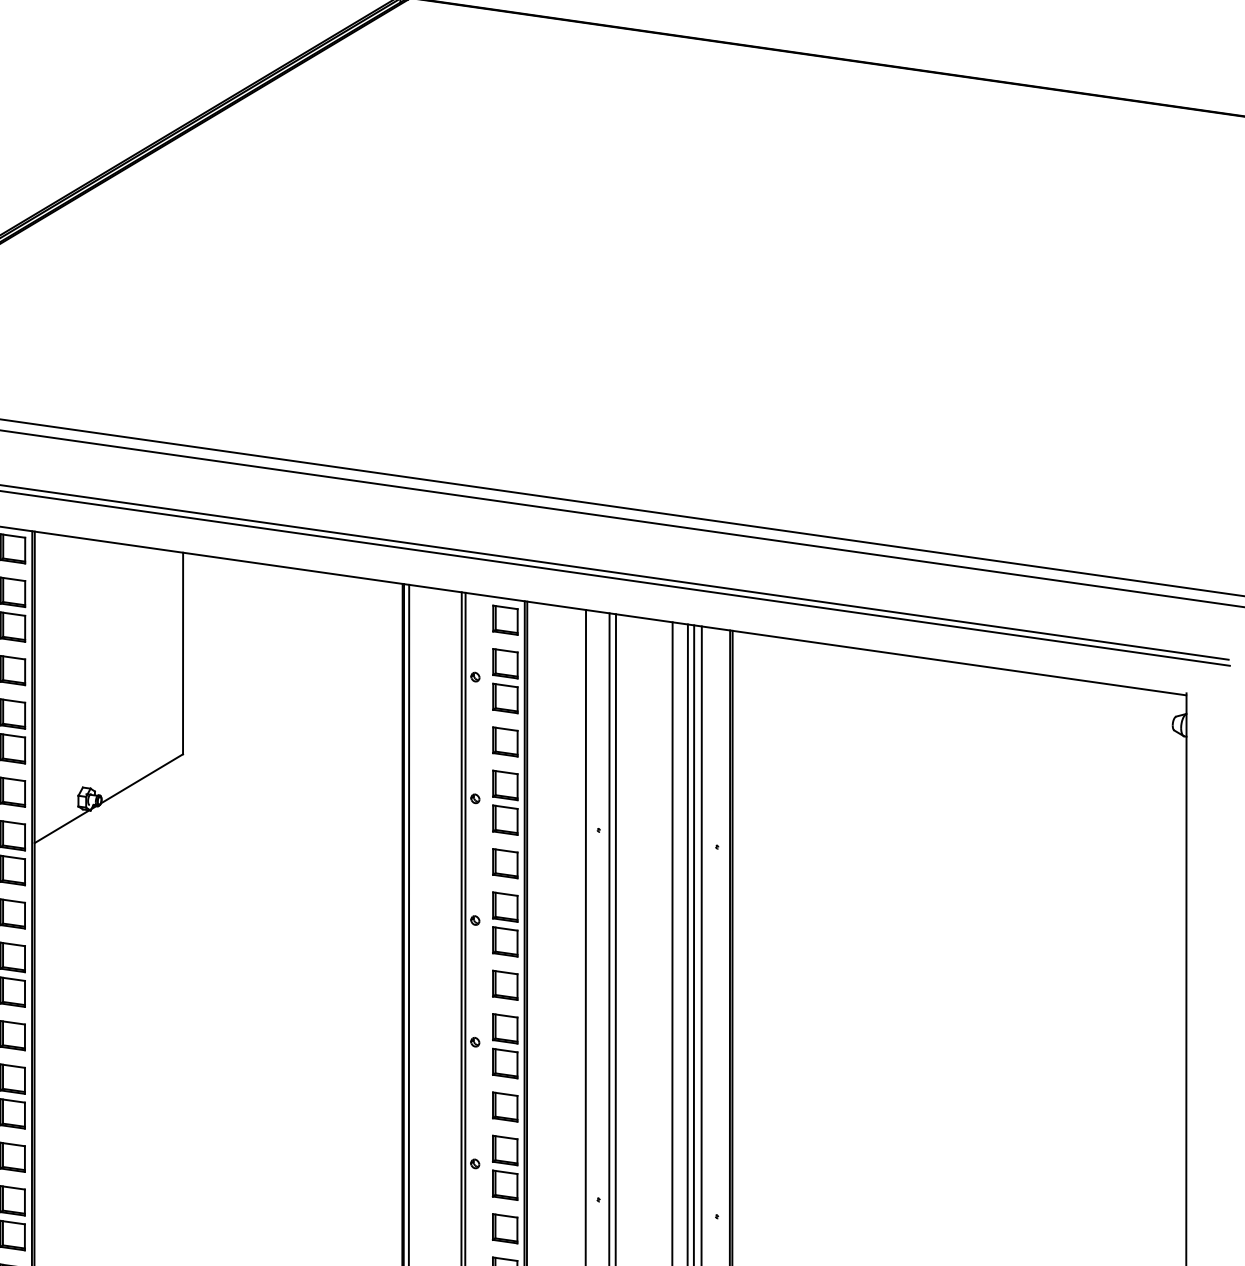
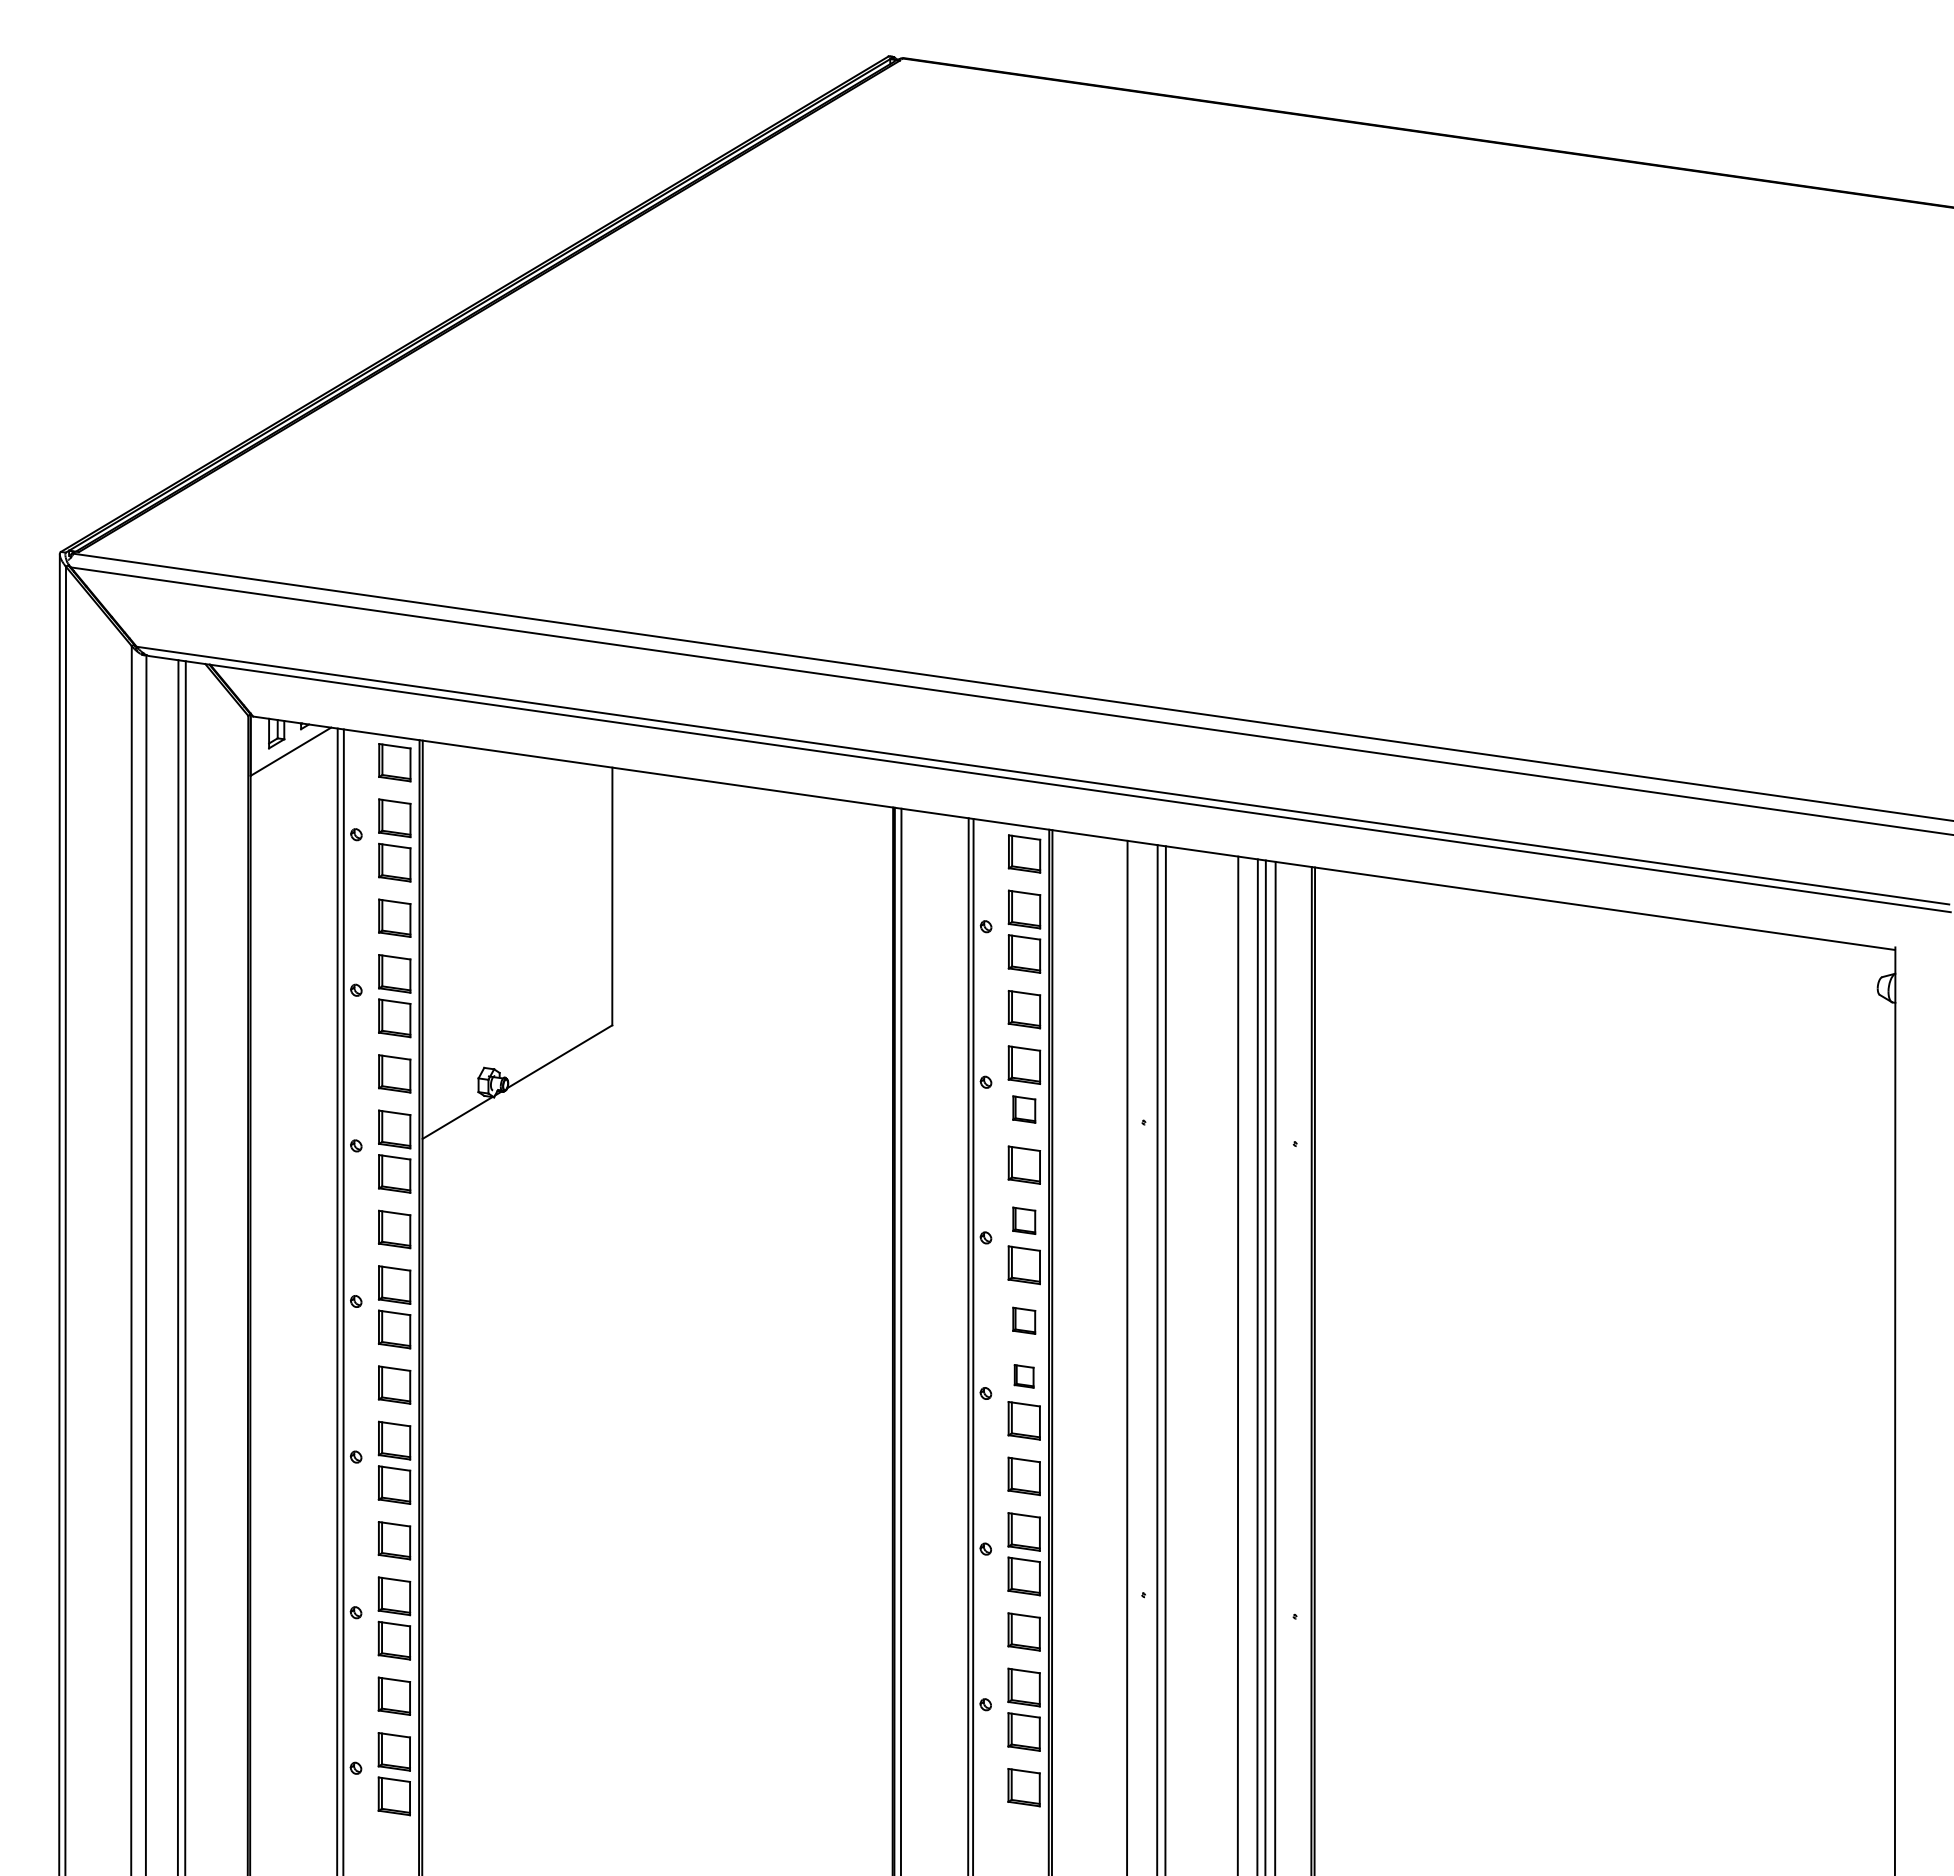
part: (504, 820) -> (1023, 1109), size x0.7
part: (504, 906) -> (1023, 1220), size x0.7
part: (504, 985) -> (1023, 1320), size x0.7
part: (504, 1028) -> (1023, 1376), size x0.6

